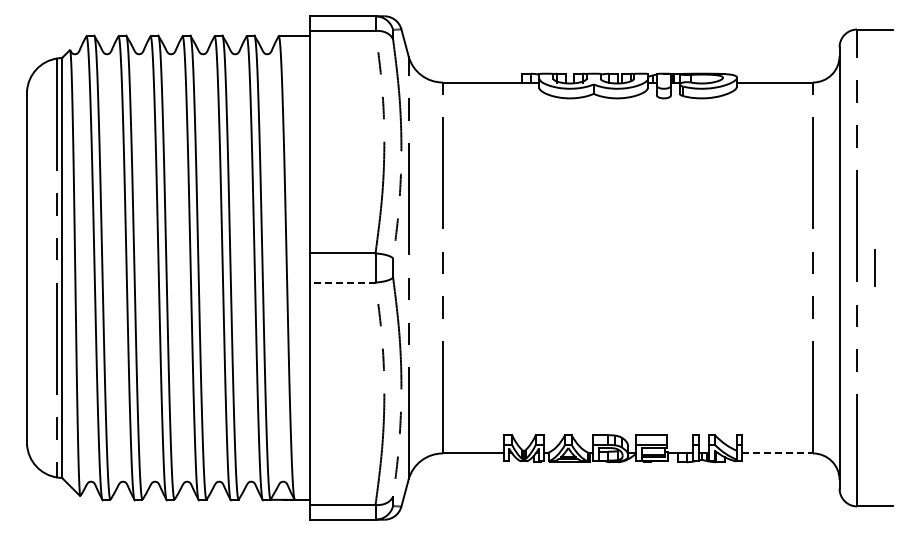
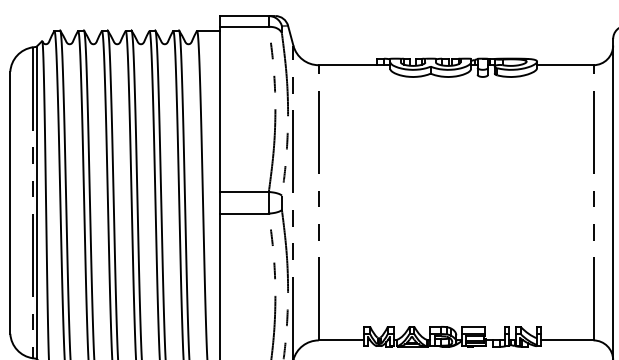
line: (342, 282) -> (244, 213), dashed -> solid
line: (778, 453) -> (567, 340), dashed -> solid

